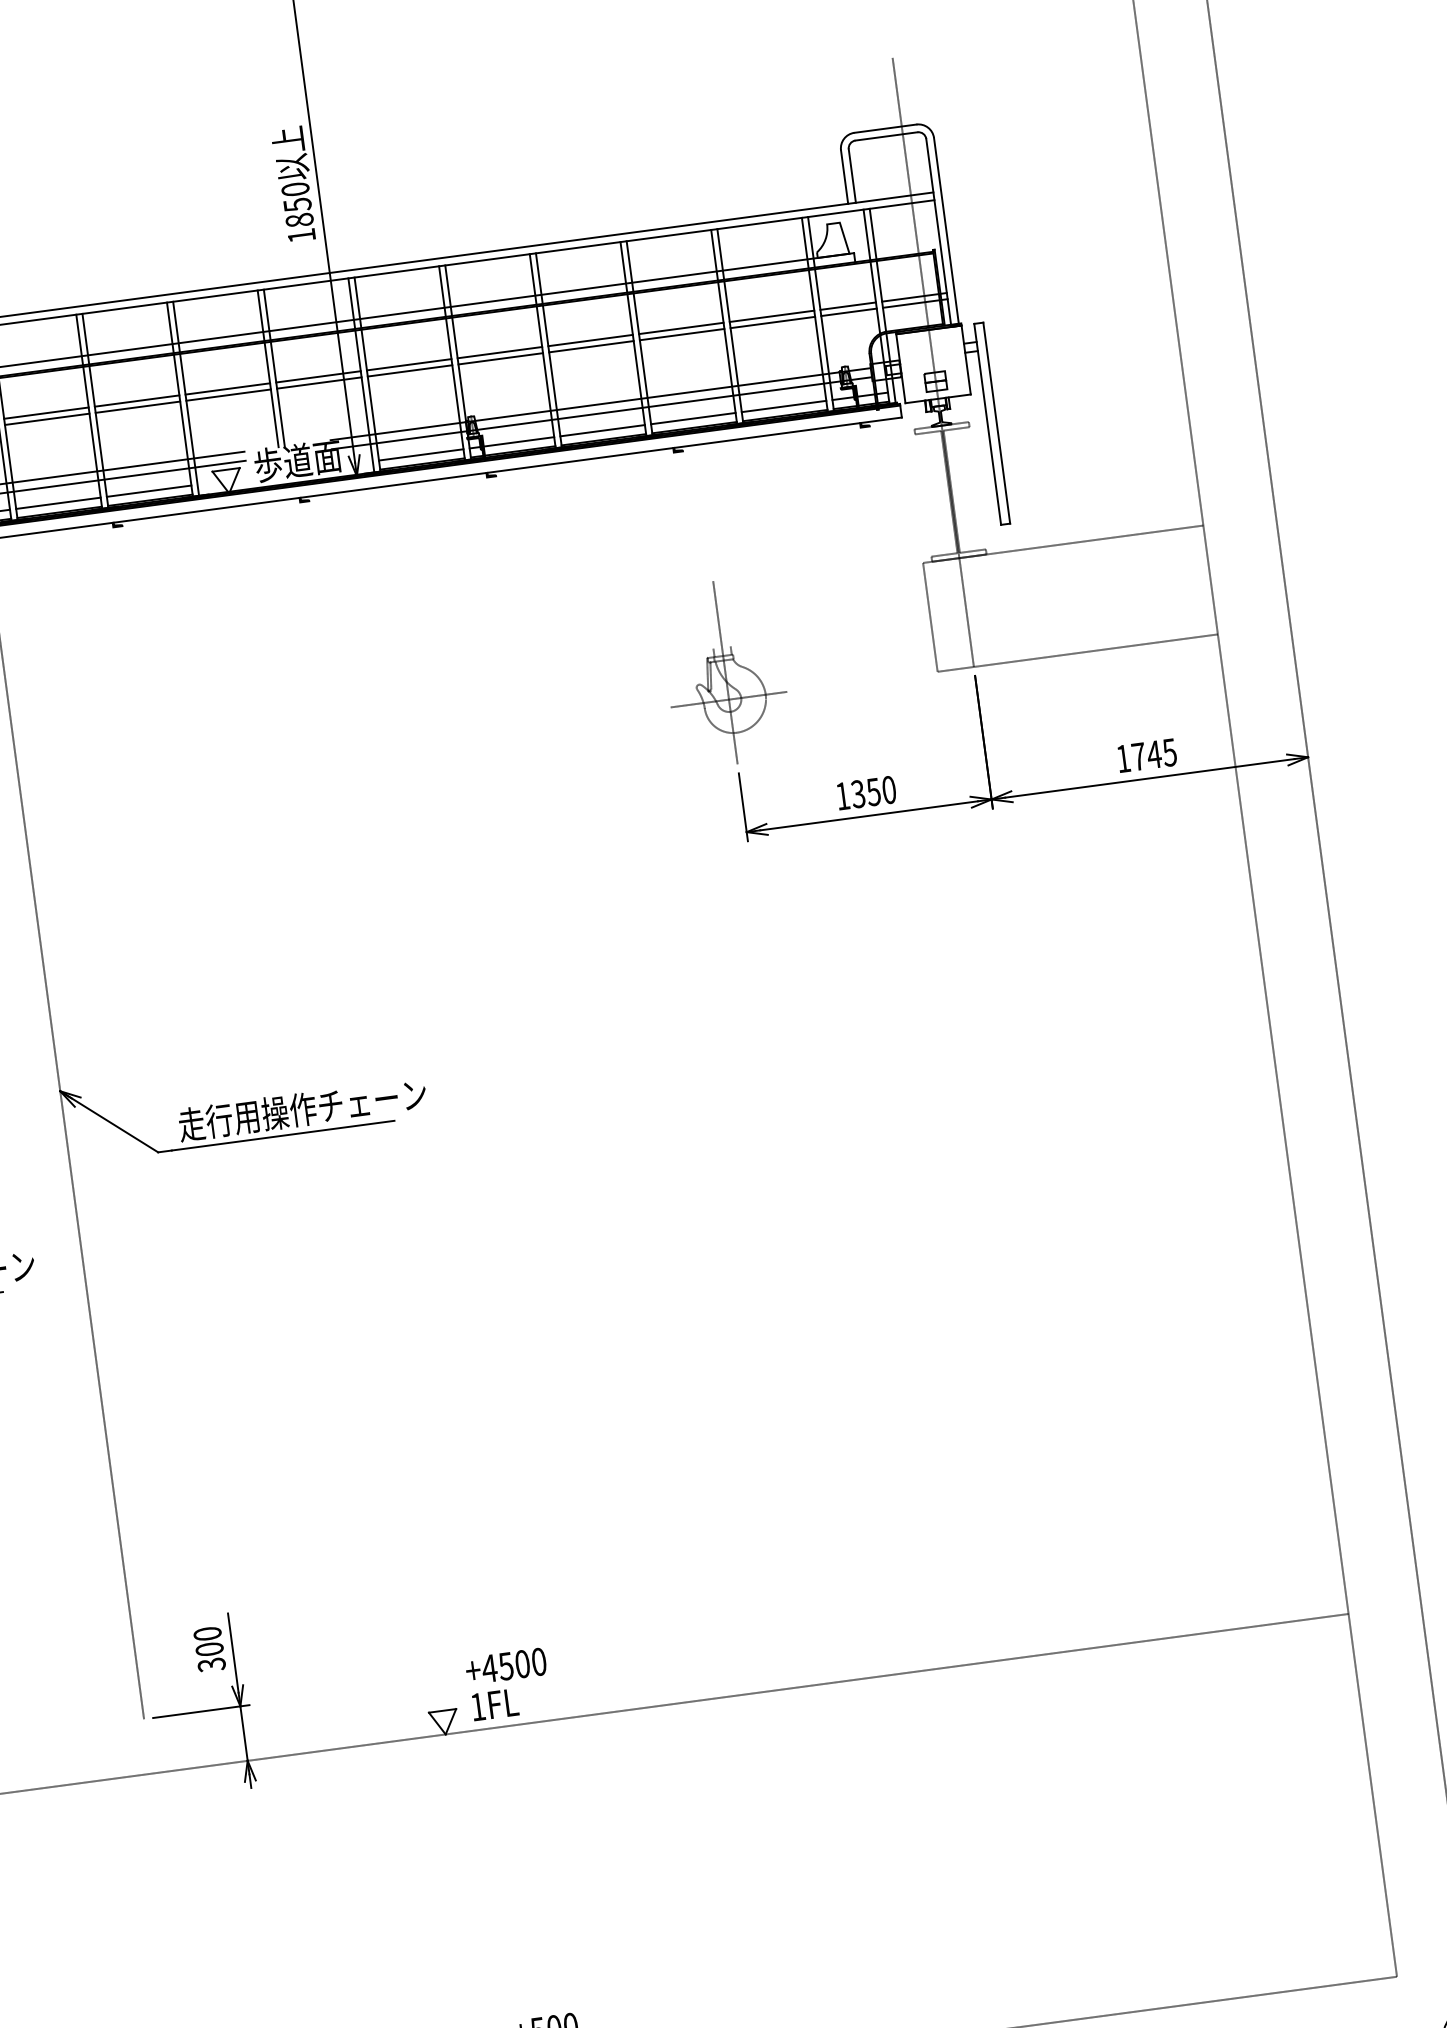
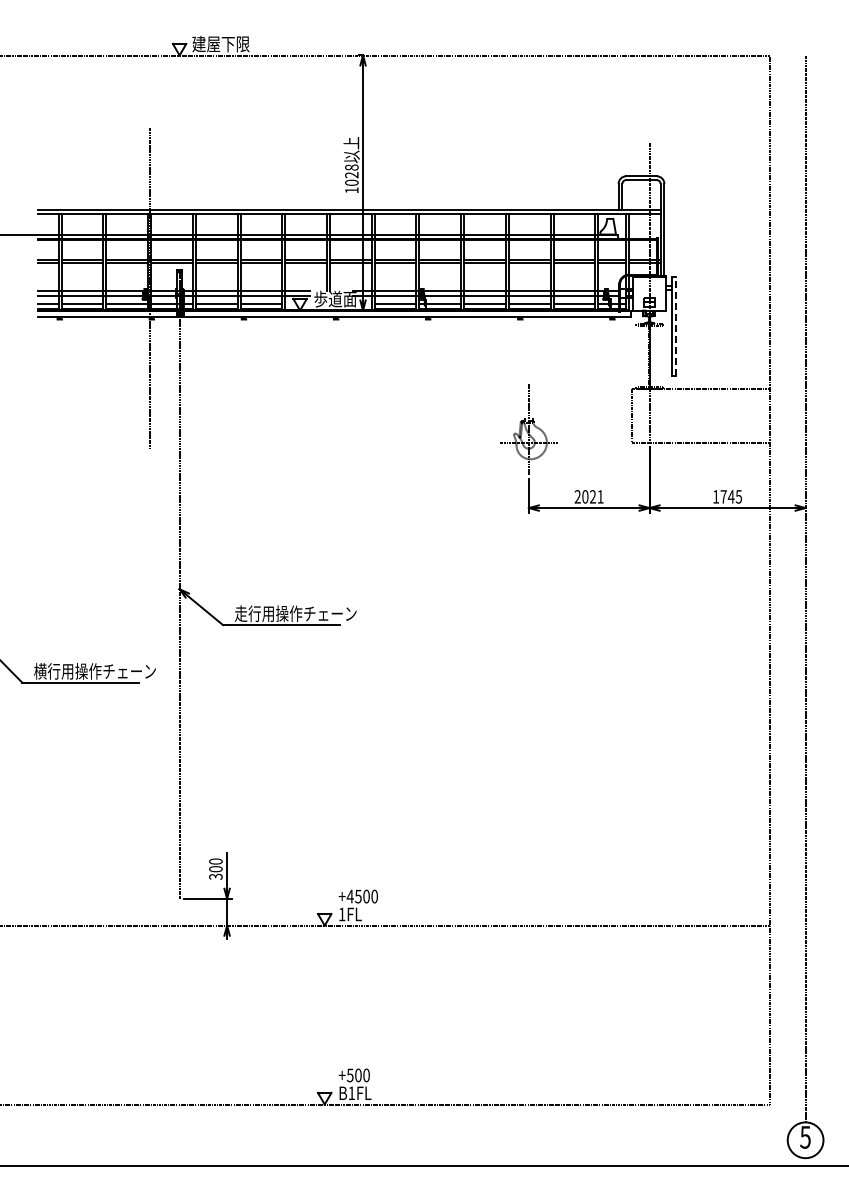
text: (296, 203) -> (351, 174), 1850 -> 1028
line: (997, 423) -> (676, 326), solid -> dashed
text: (864, 792) -> (588, 496), 1350 -> 2021

